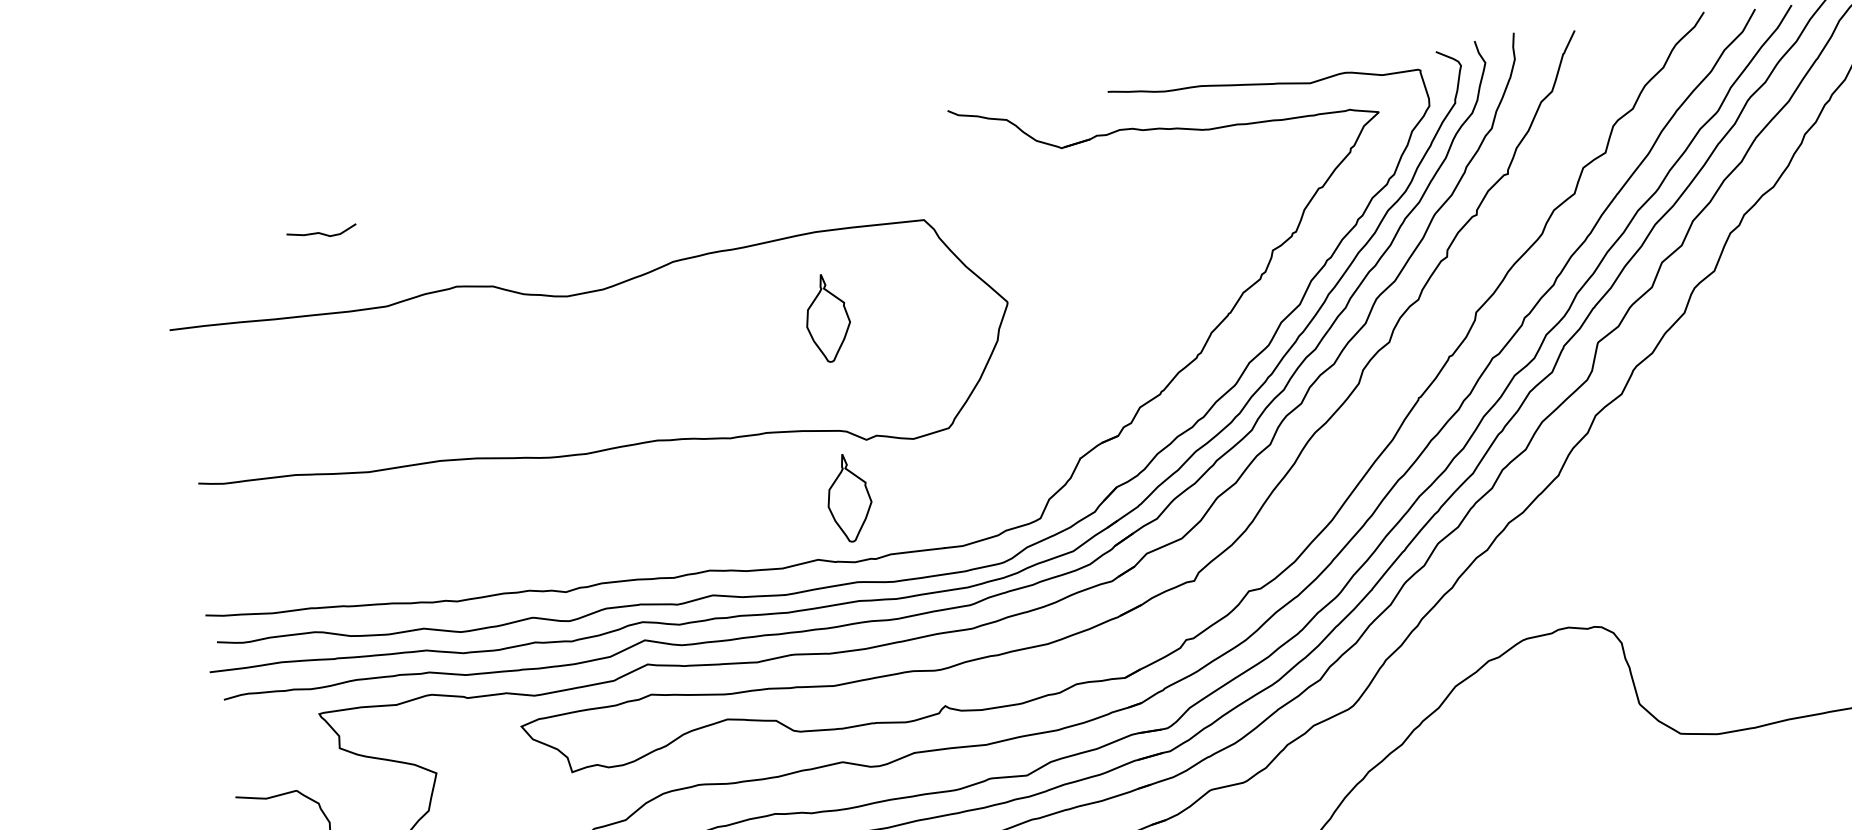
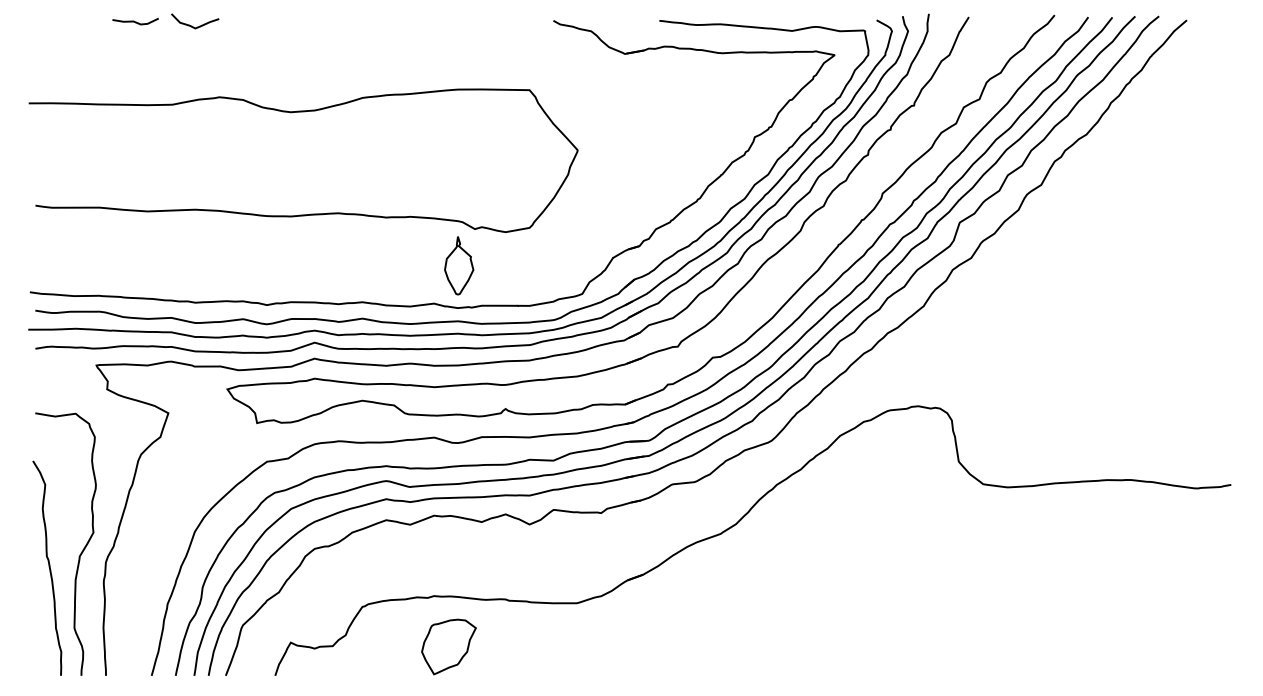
curve: (404, 184) -> (193, 26), added
curve: (321, 232) -> (135, 21), moved
part: (828, 317) -> (459, 146), removed

